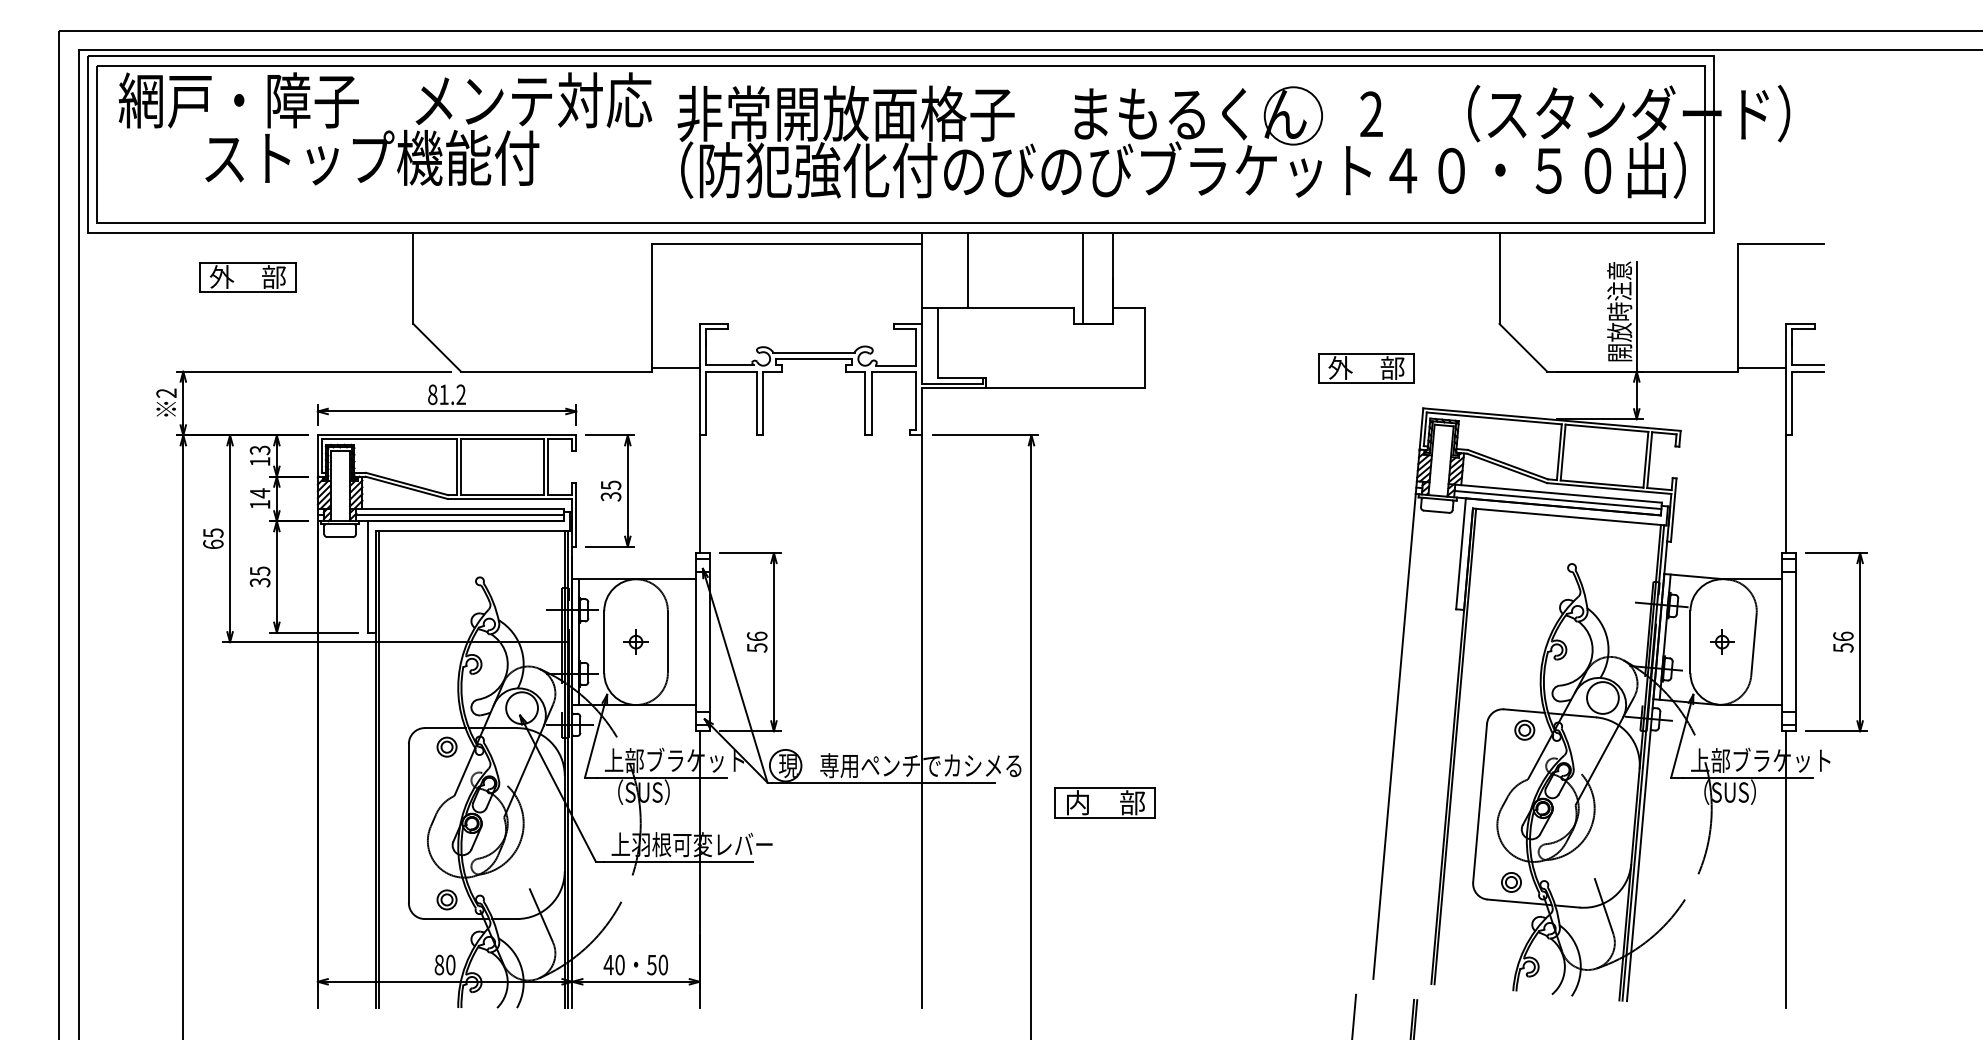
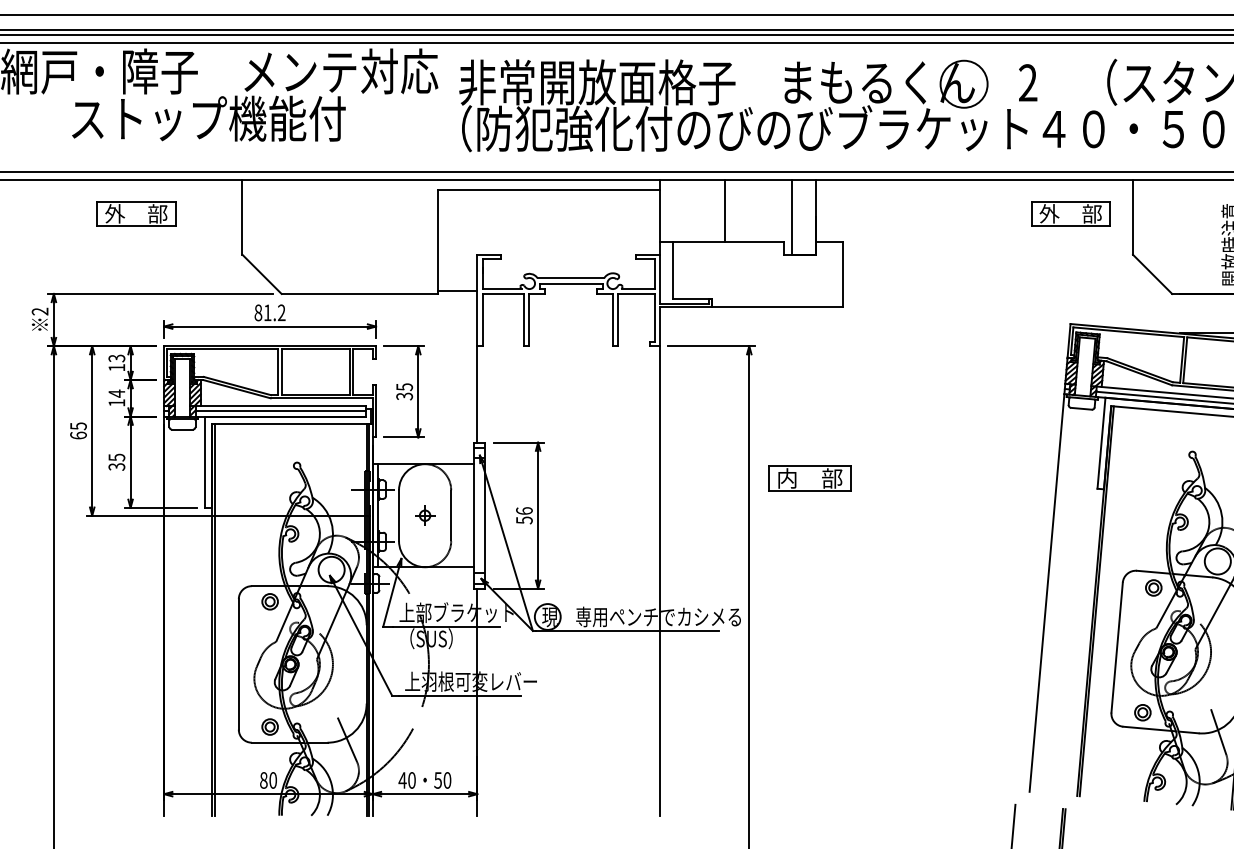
line: (968, 270) -> (725, 210), moved
part: (247, 277) -> (136, 214), moved
part: (1366, 368) -> (1070, 214), moved
part: (1104, 802) -> (809, 478), moved

